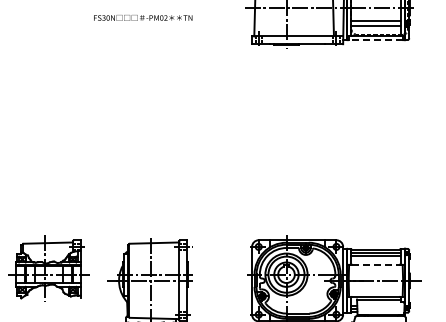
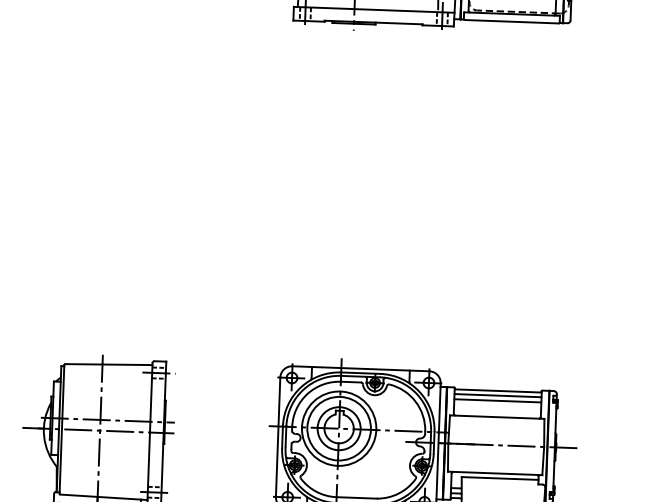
line: (375, 40) -> (511, 22), dashed -> solid
line: (375, 264) -> (496, 416), dashed -> solid

